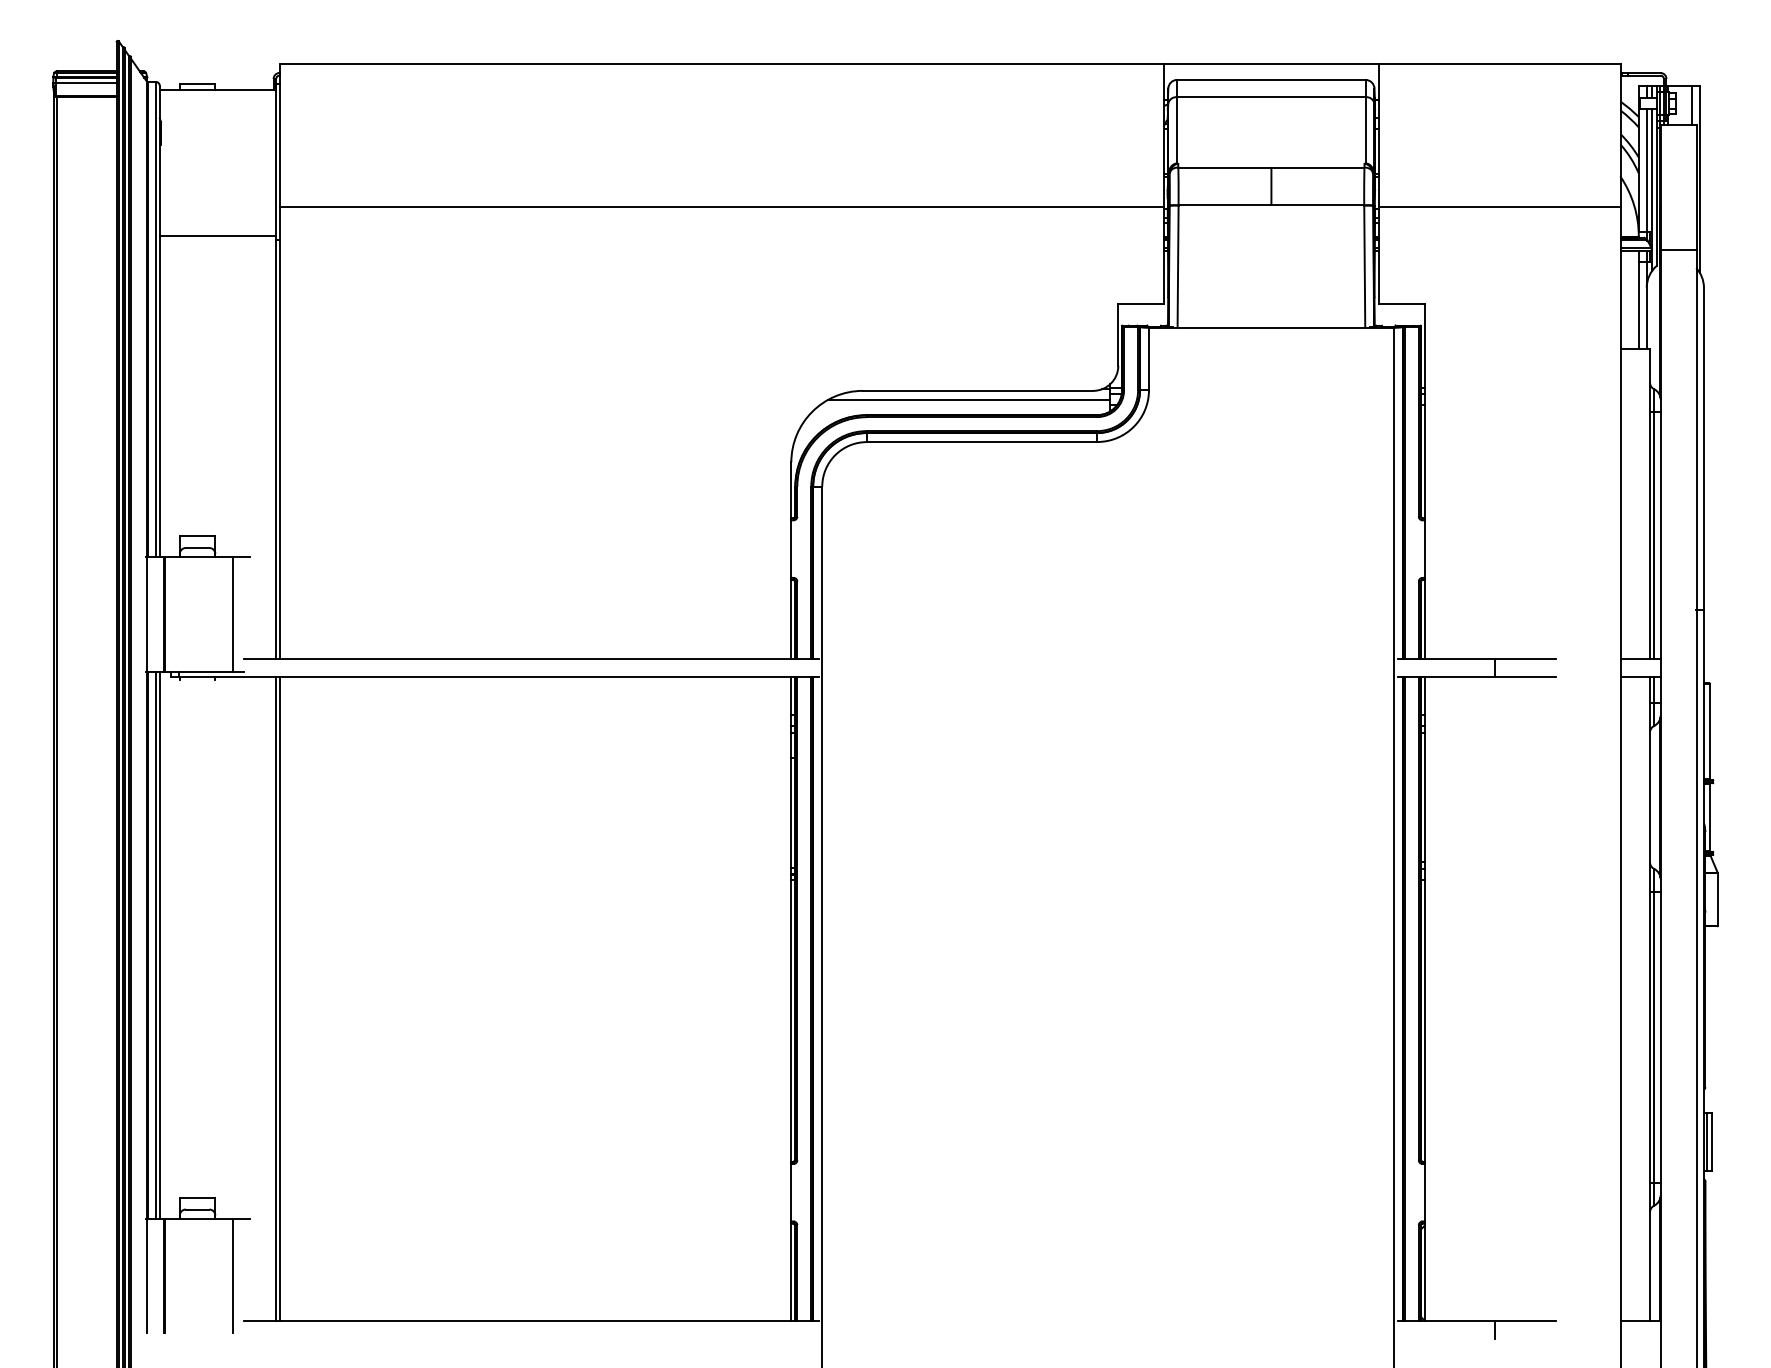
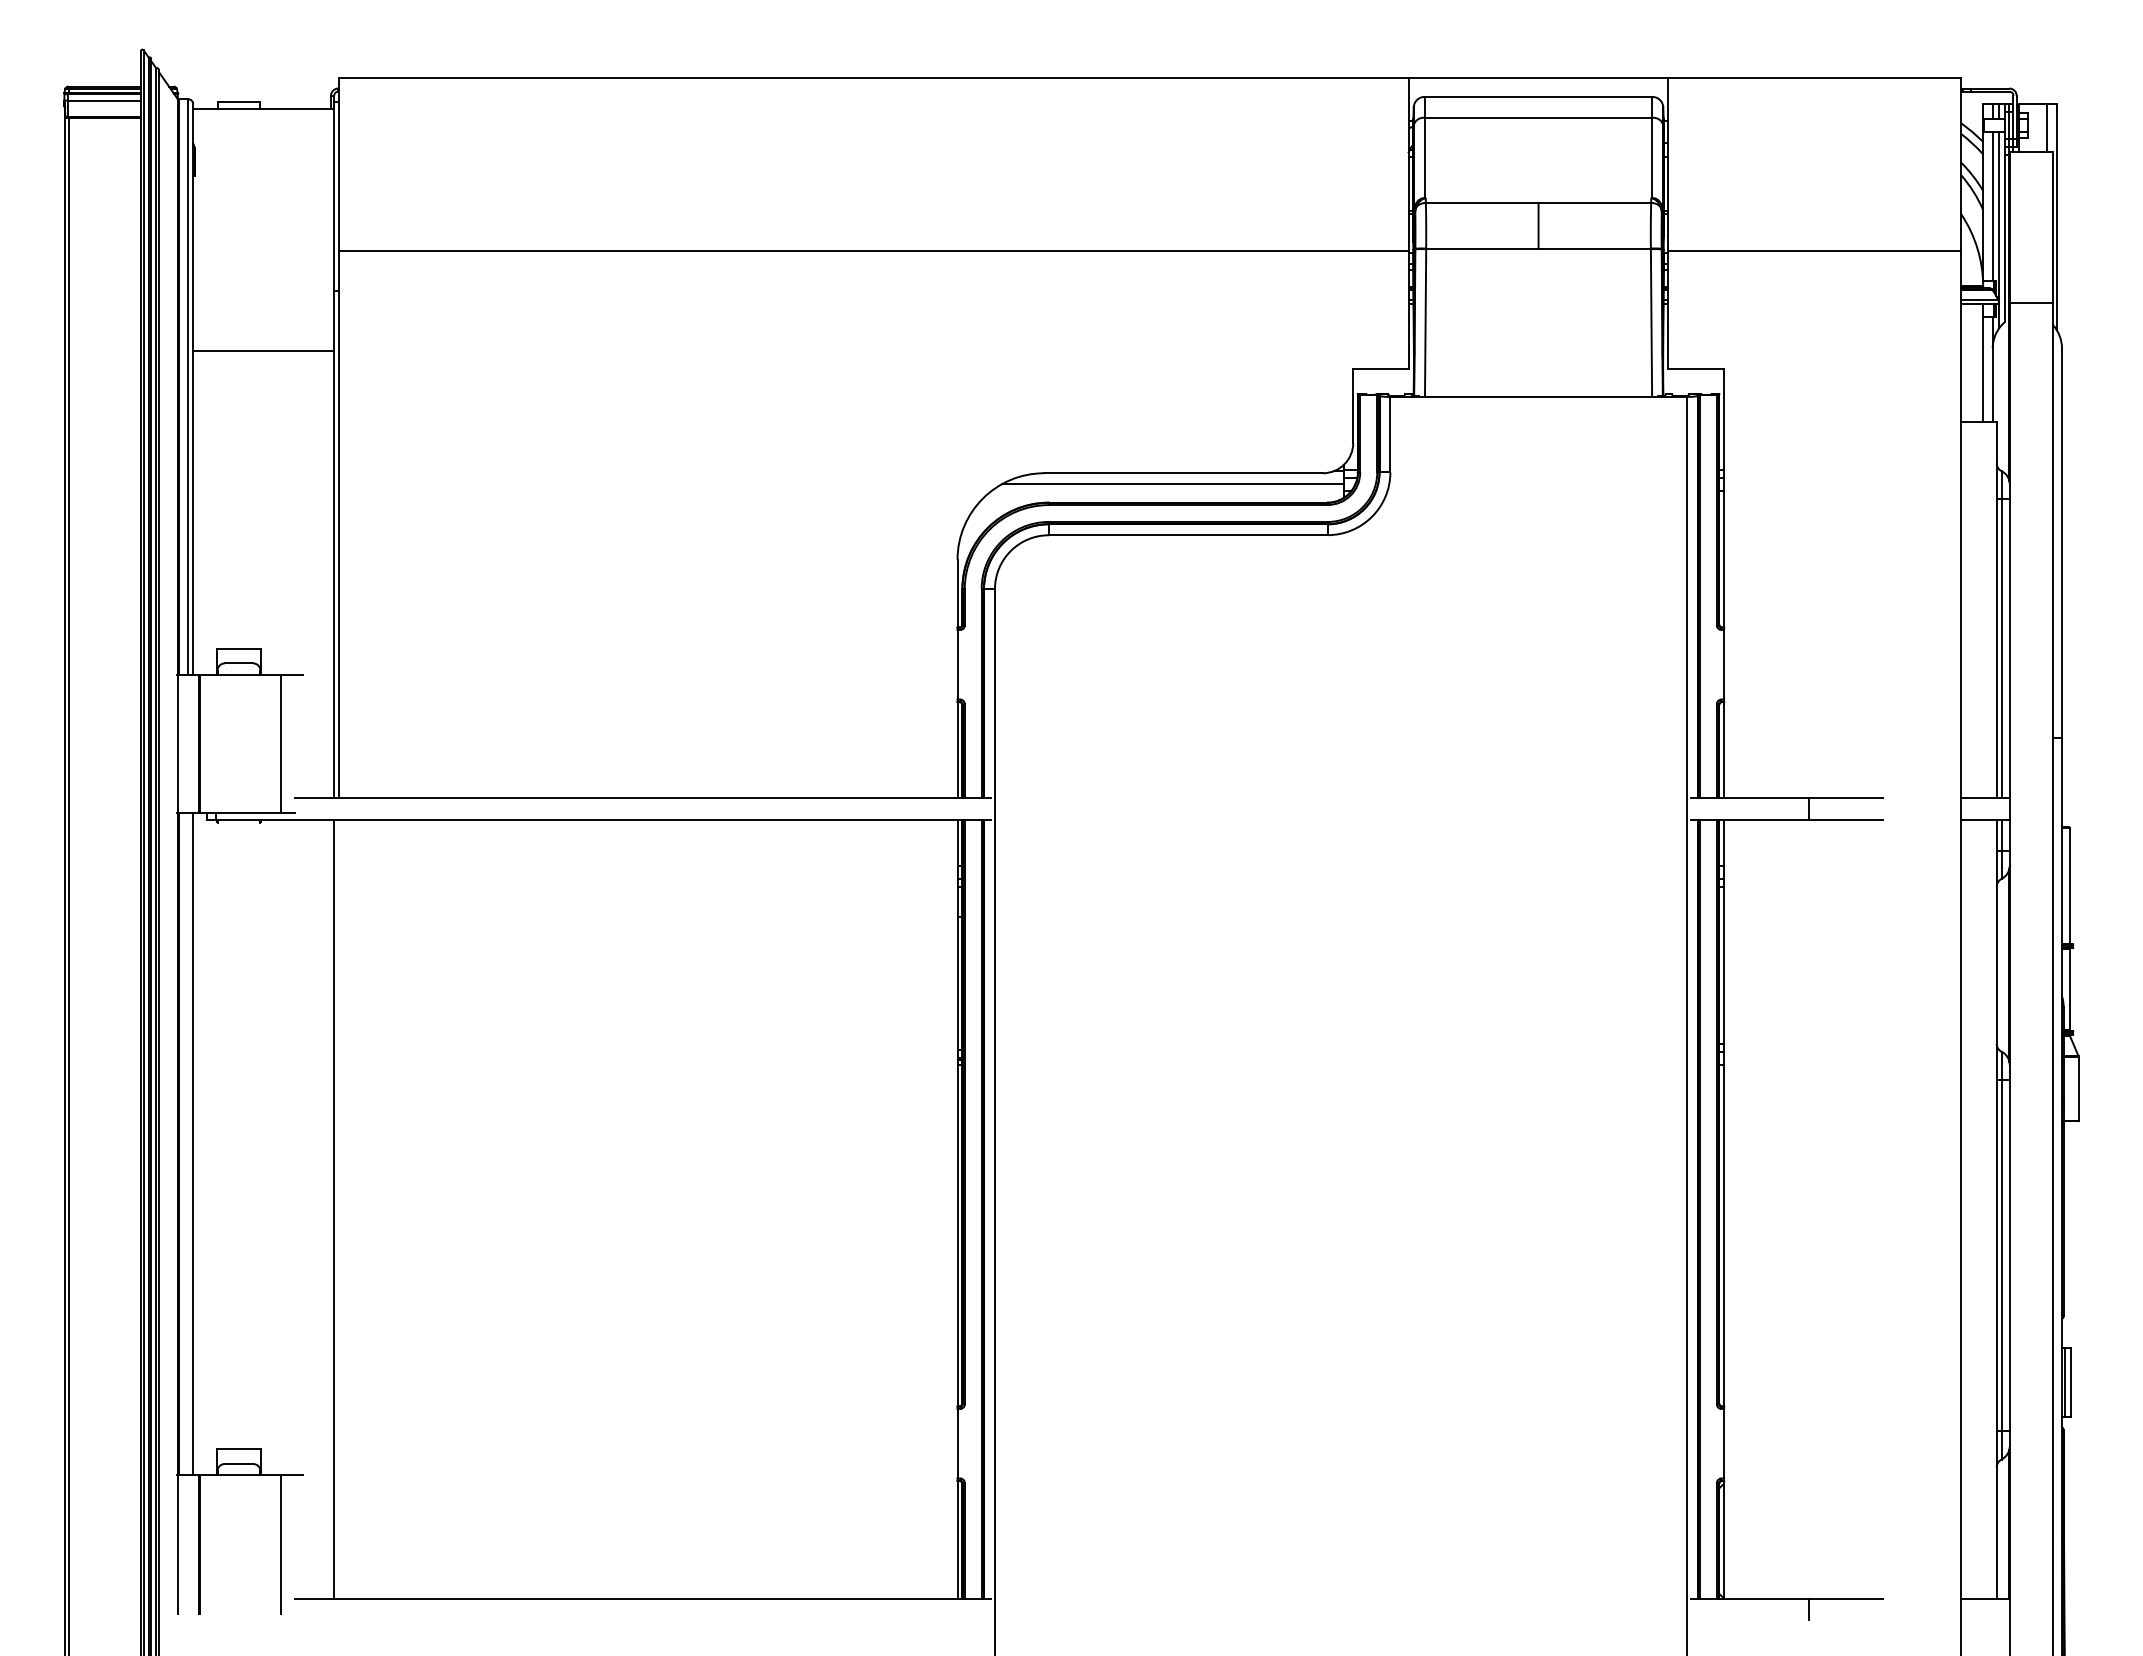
line: (217, 235) -> (263, 350), moved
line: (155, 945) -> (188, 1144), removed
line: (279, 998) -> (338, 1208), removed

